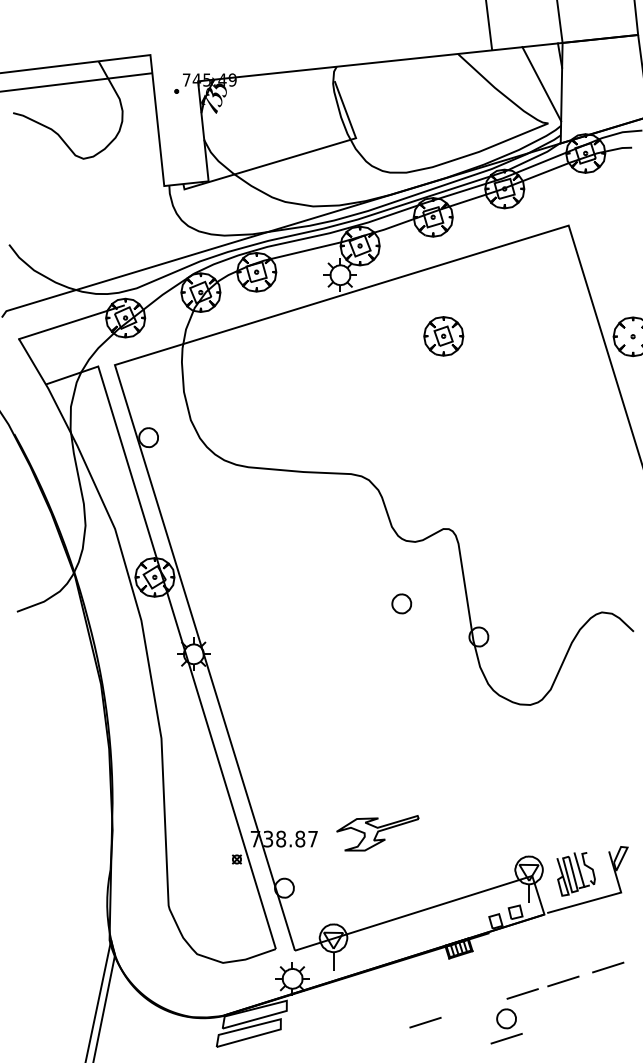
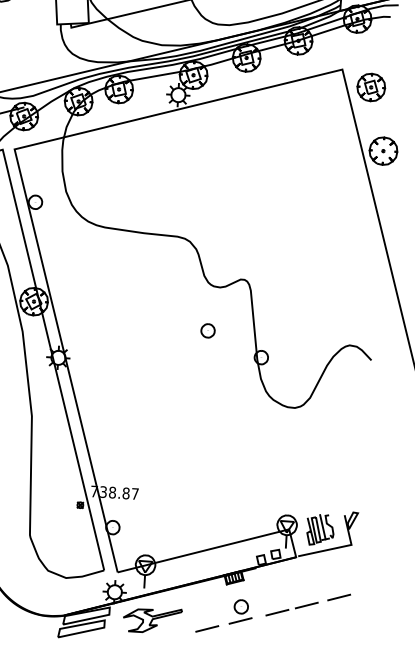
part: (443, 336) -> (371, 87), moved
part: (377, 833) -> (152, 620), moved
part: (506, 1026) -> (240, 612), moved

